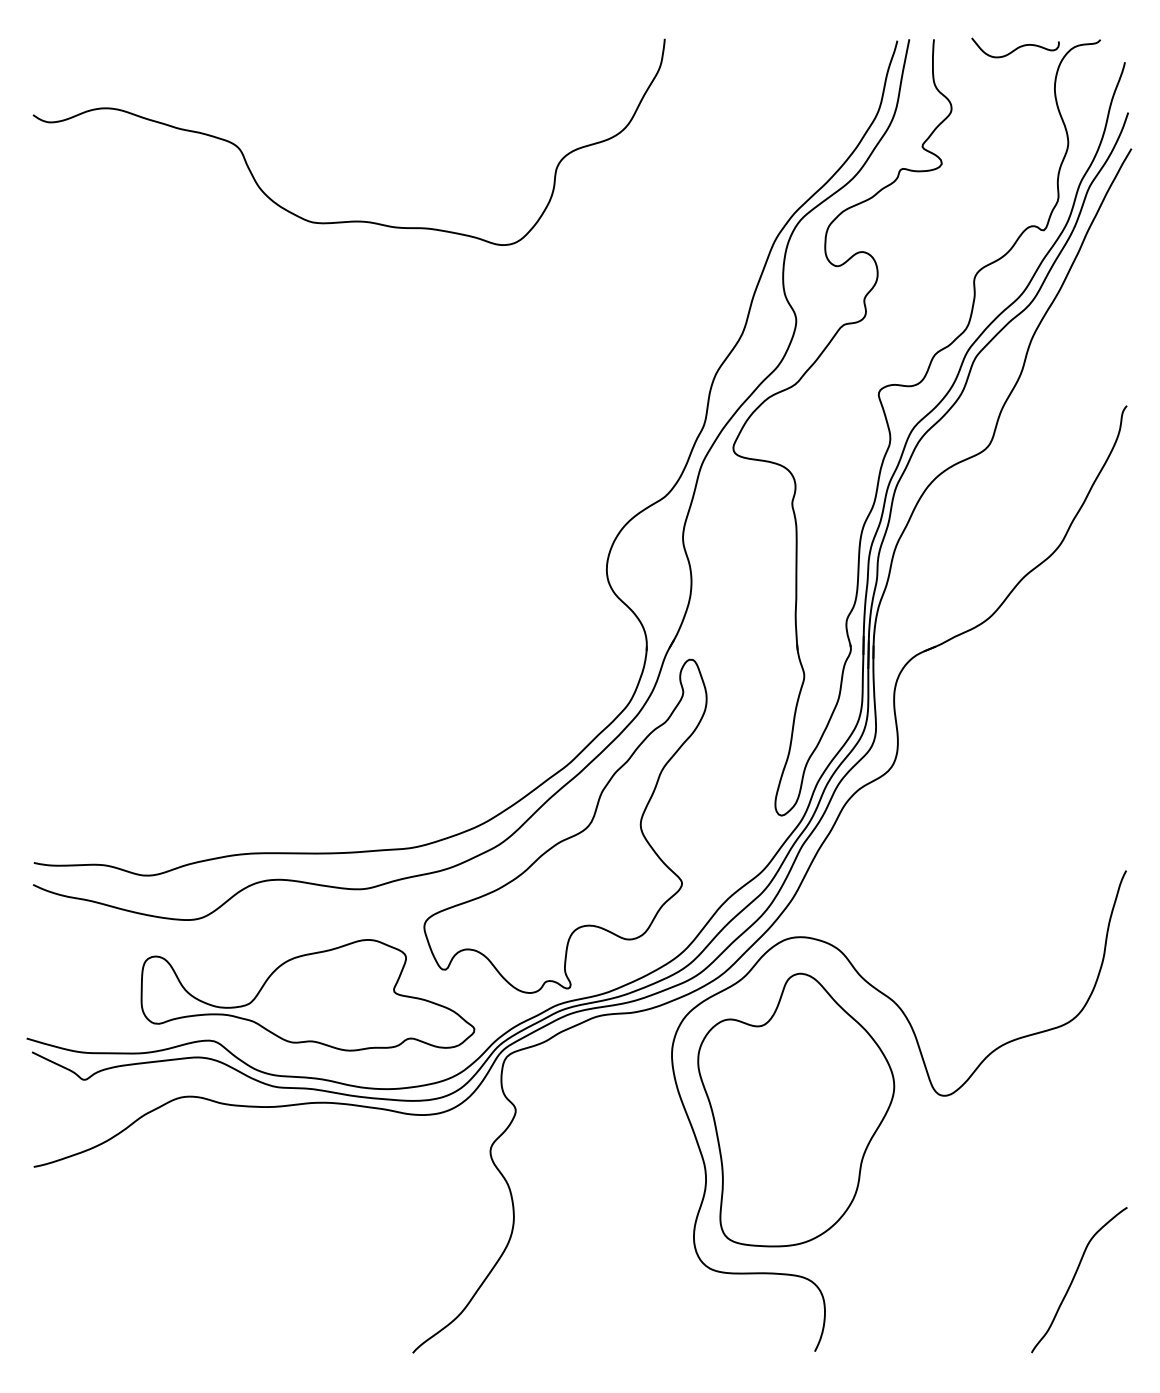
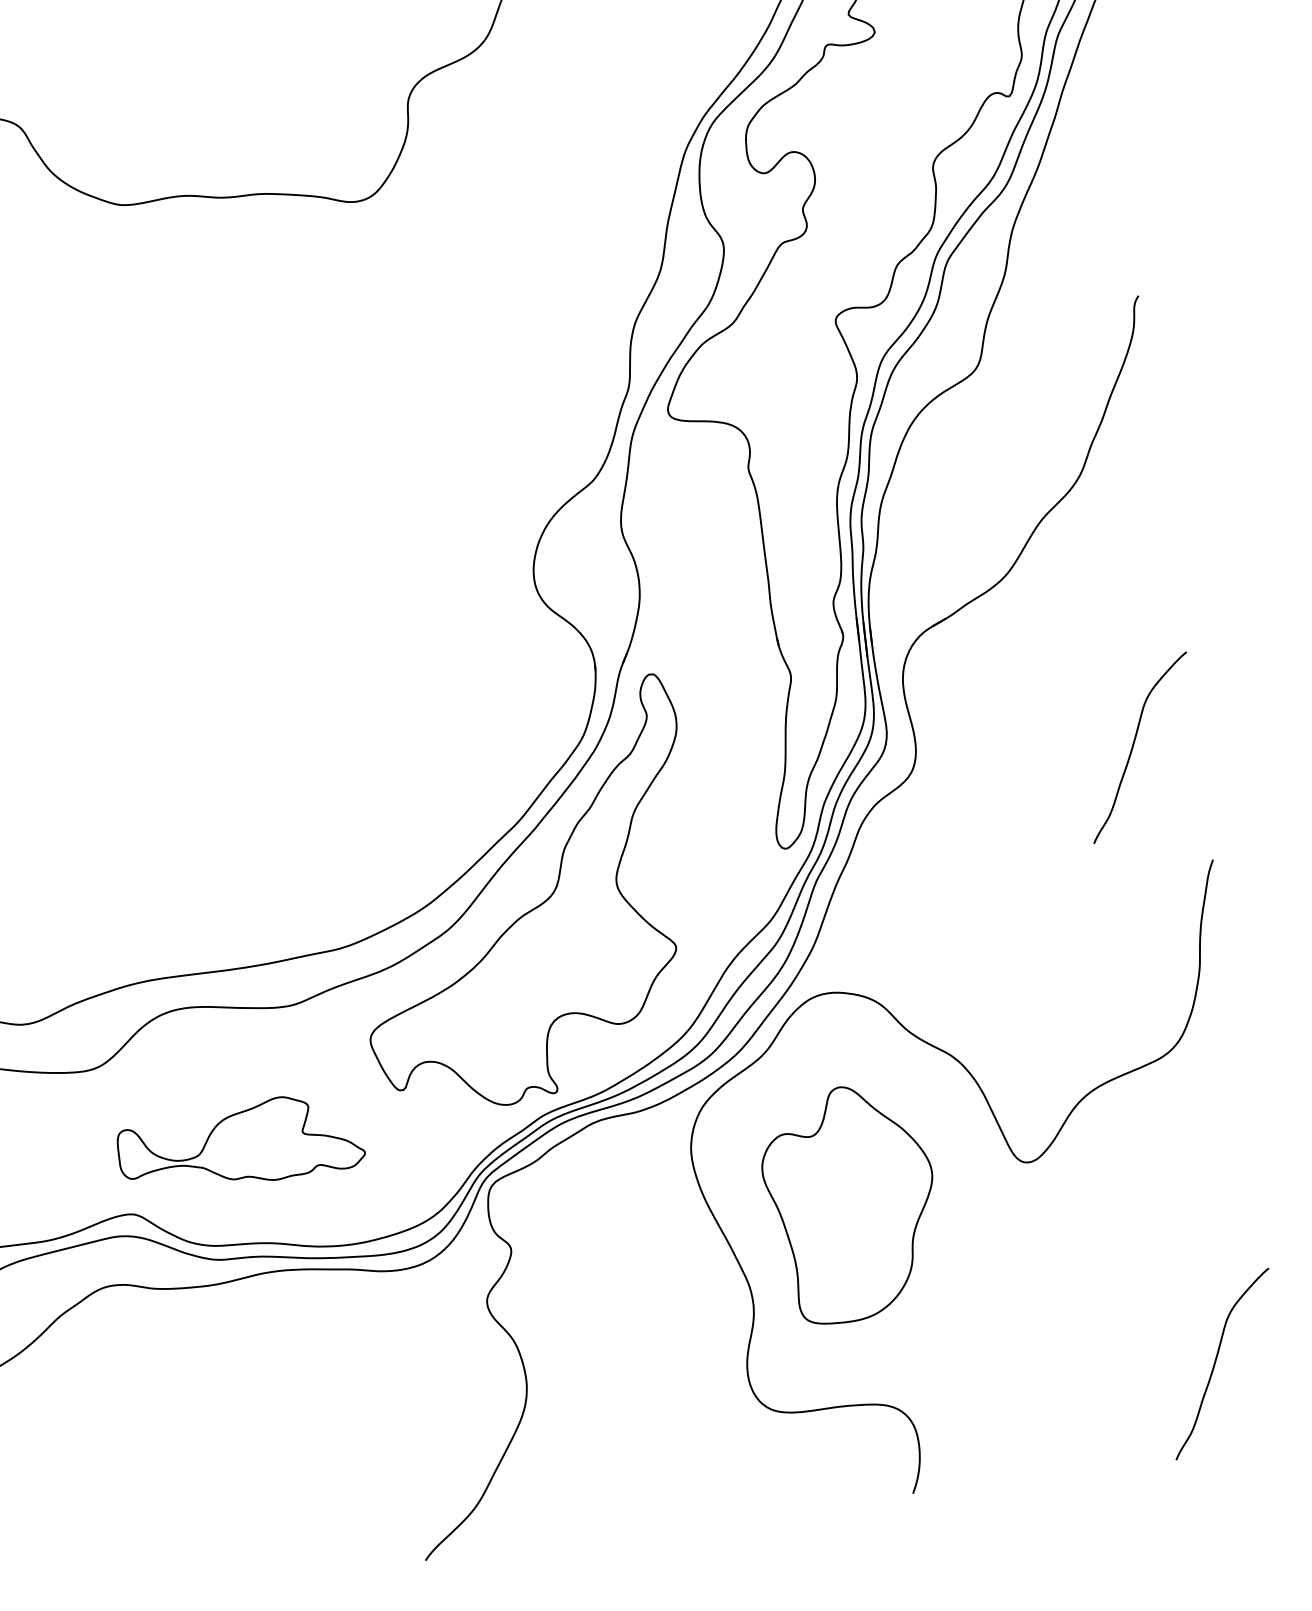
curve: (1074, 770) -> (1133, 746), added
part: (307, 995) -> (239, 1143), size x0.6
part: (796, 1109) -> (851, 1202), size x0.7

